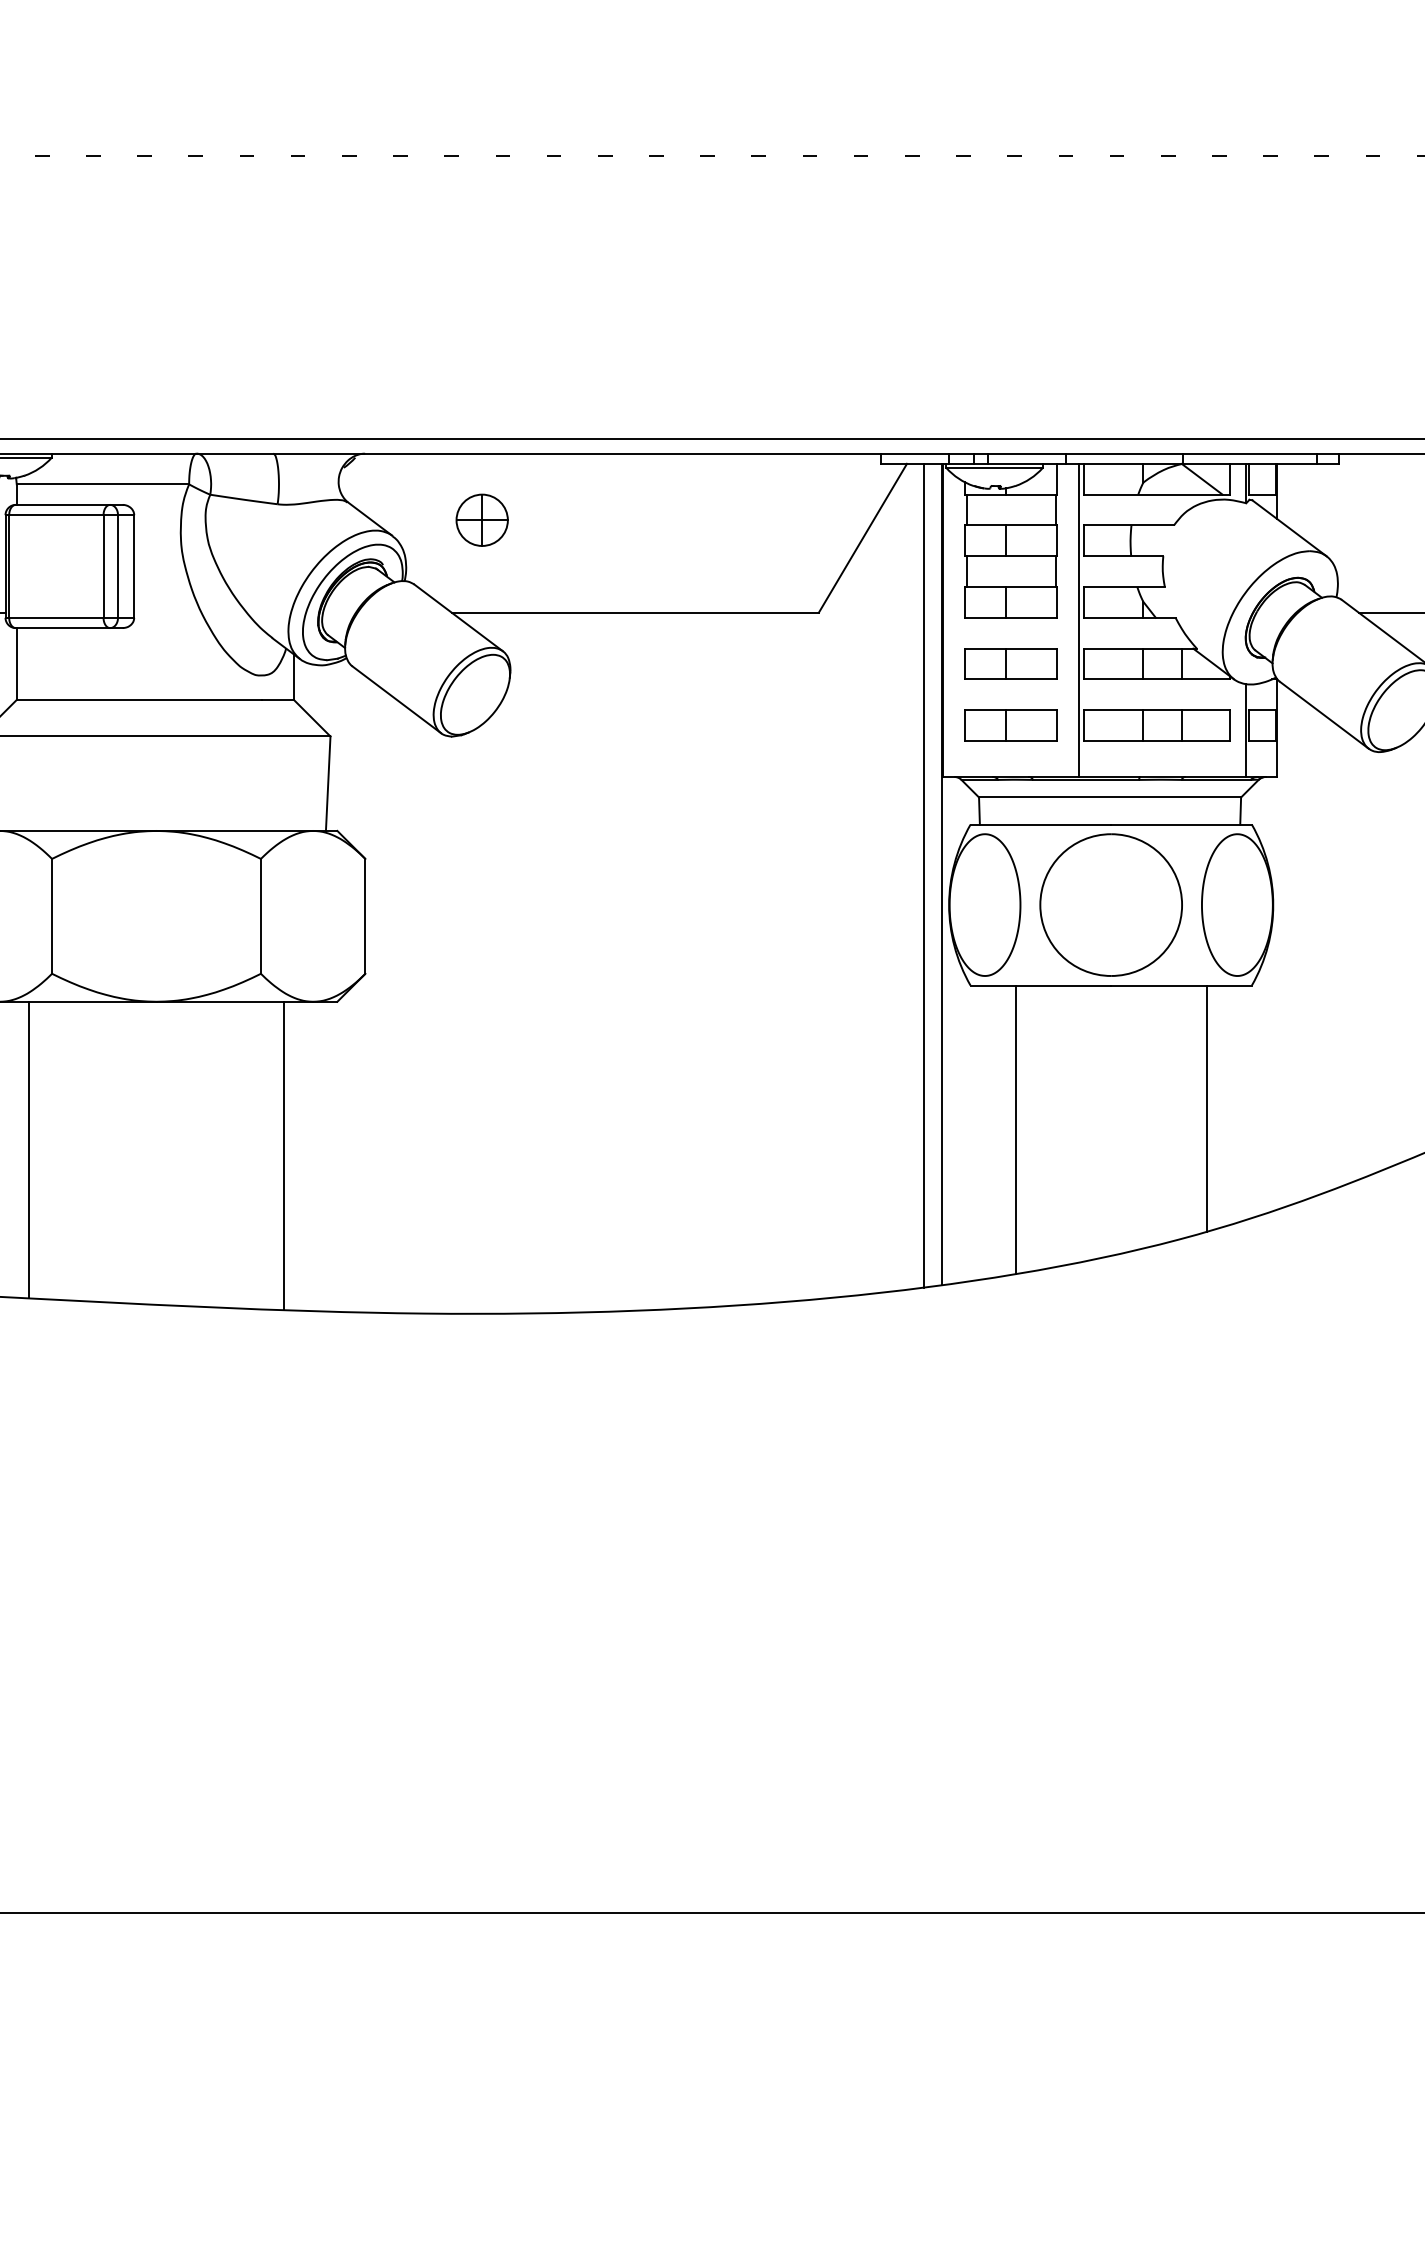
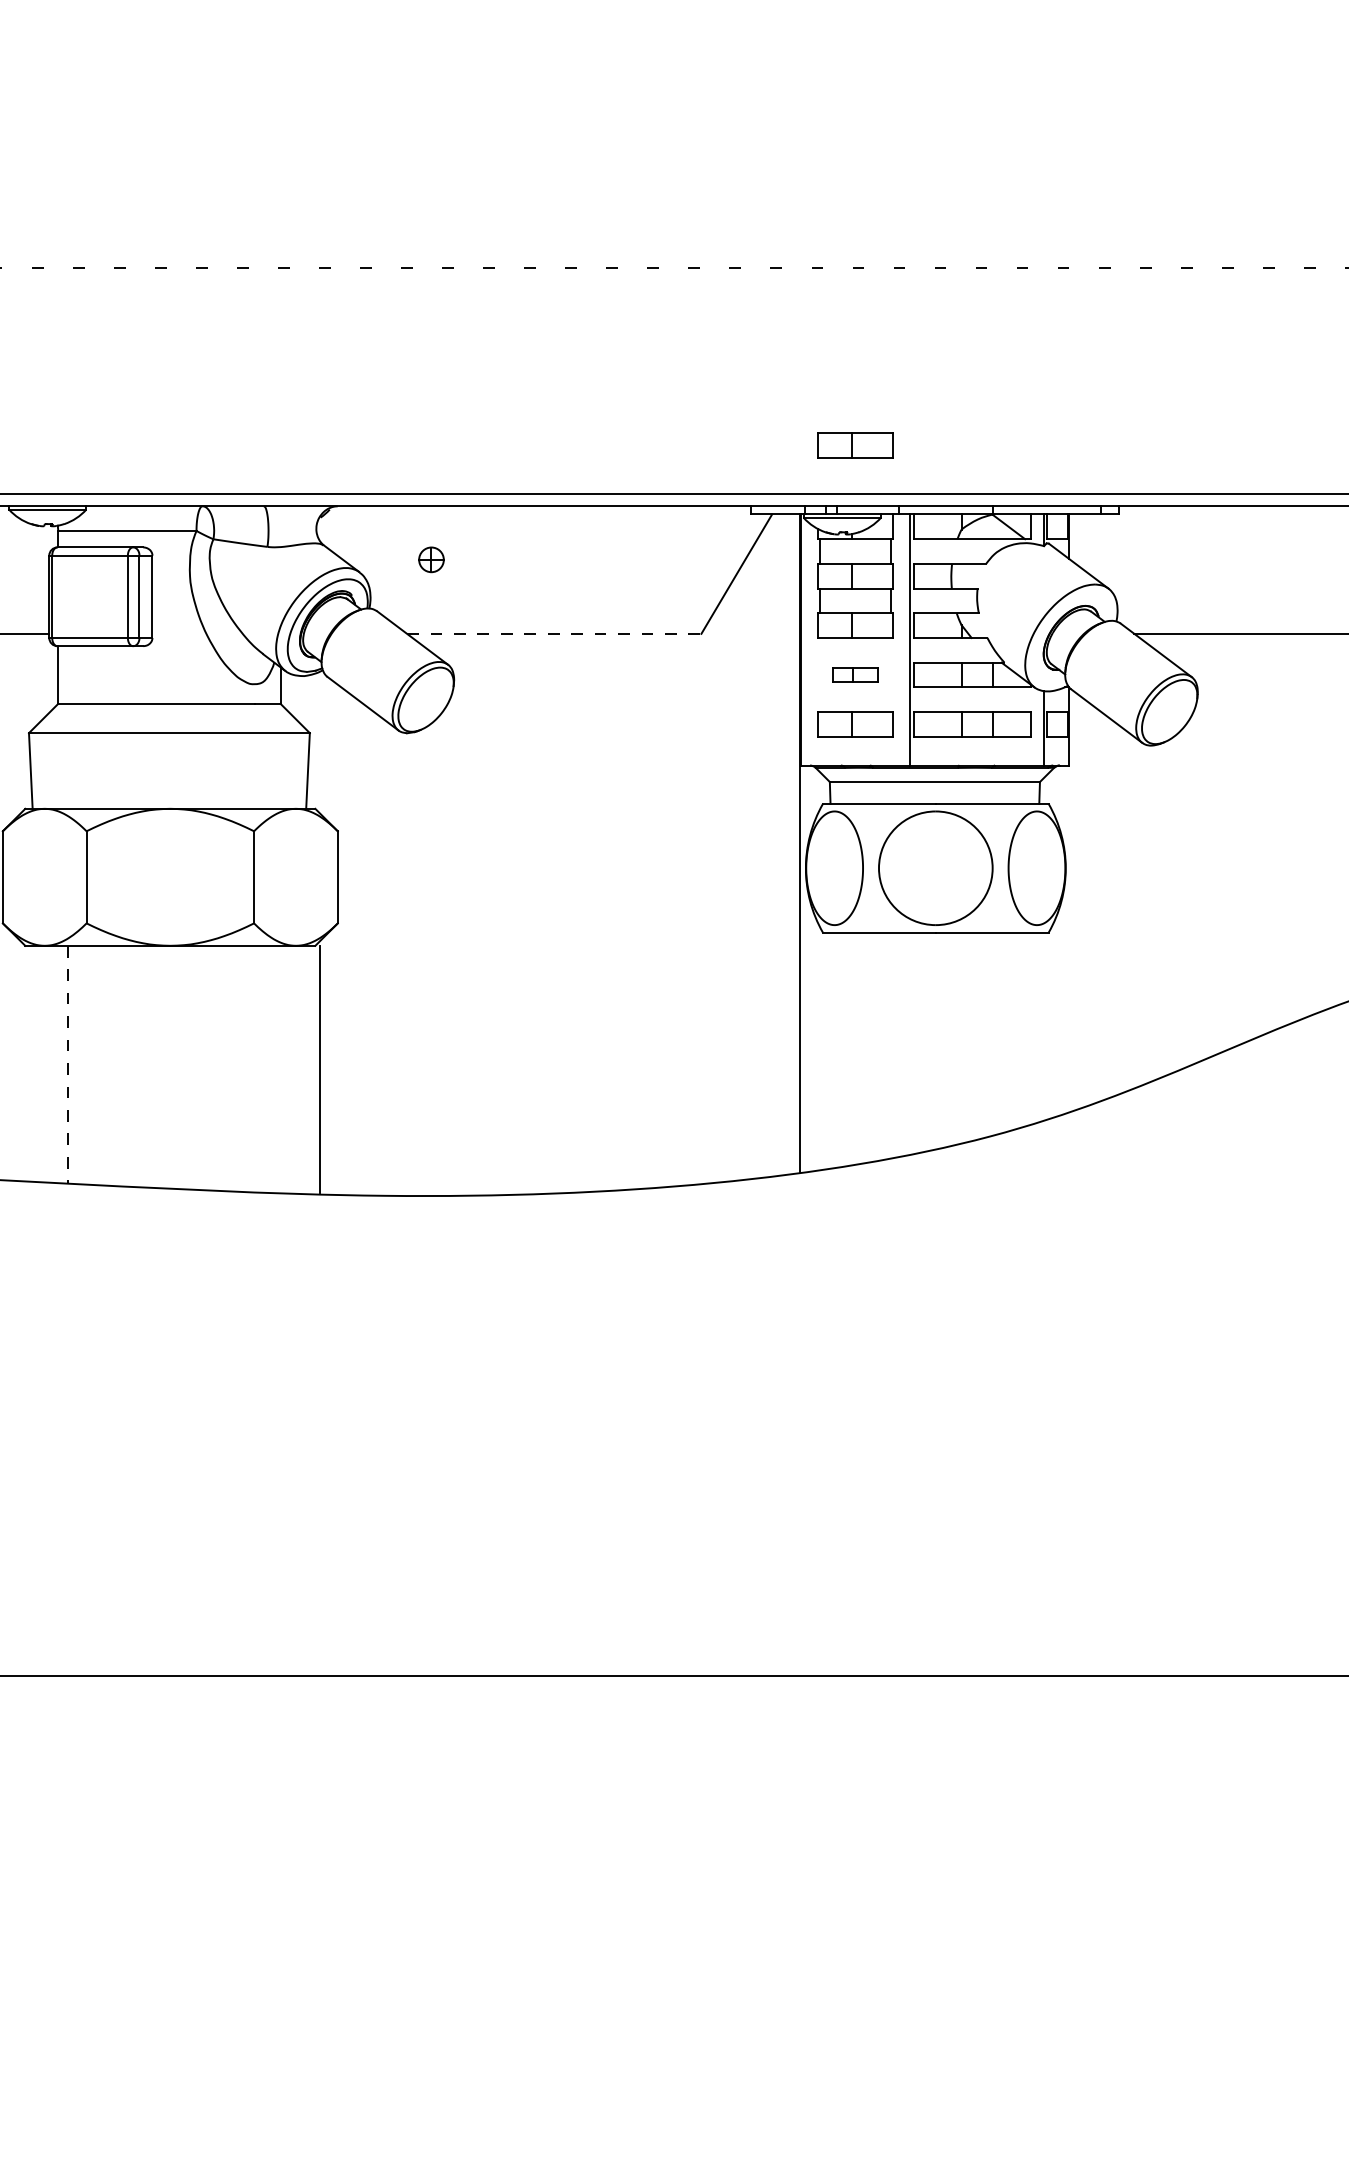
part: (1011, 377) -> (855, 445), added
part: (482, 519) -> (431, 559), size x0.6
line: (635, 612) -> (554, 633), solid -> dashed
part: (1011, 663) -> (855, 674), size x0.6
line: (923, 875) -> (785, 844), removed
line: (1206, 1108) -> (1012, 1031), removed
line: (1016, 1129) -> (859, 1048), removed
line: (29, 1149) -> (68, 1064), solid -> dashed
line: (283, 1156) -> (319, 1069), moved

